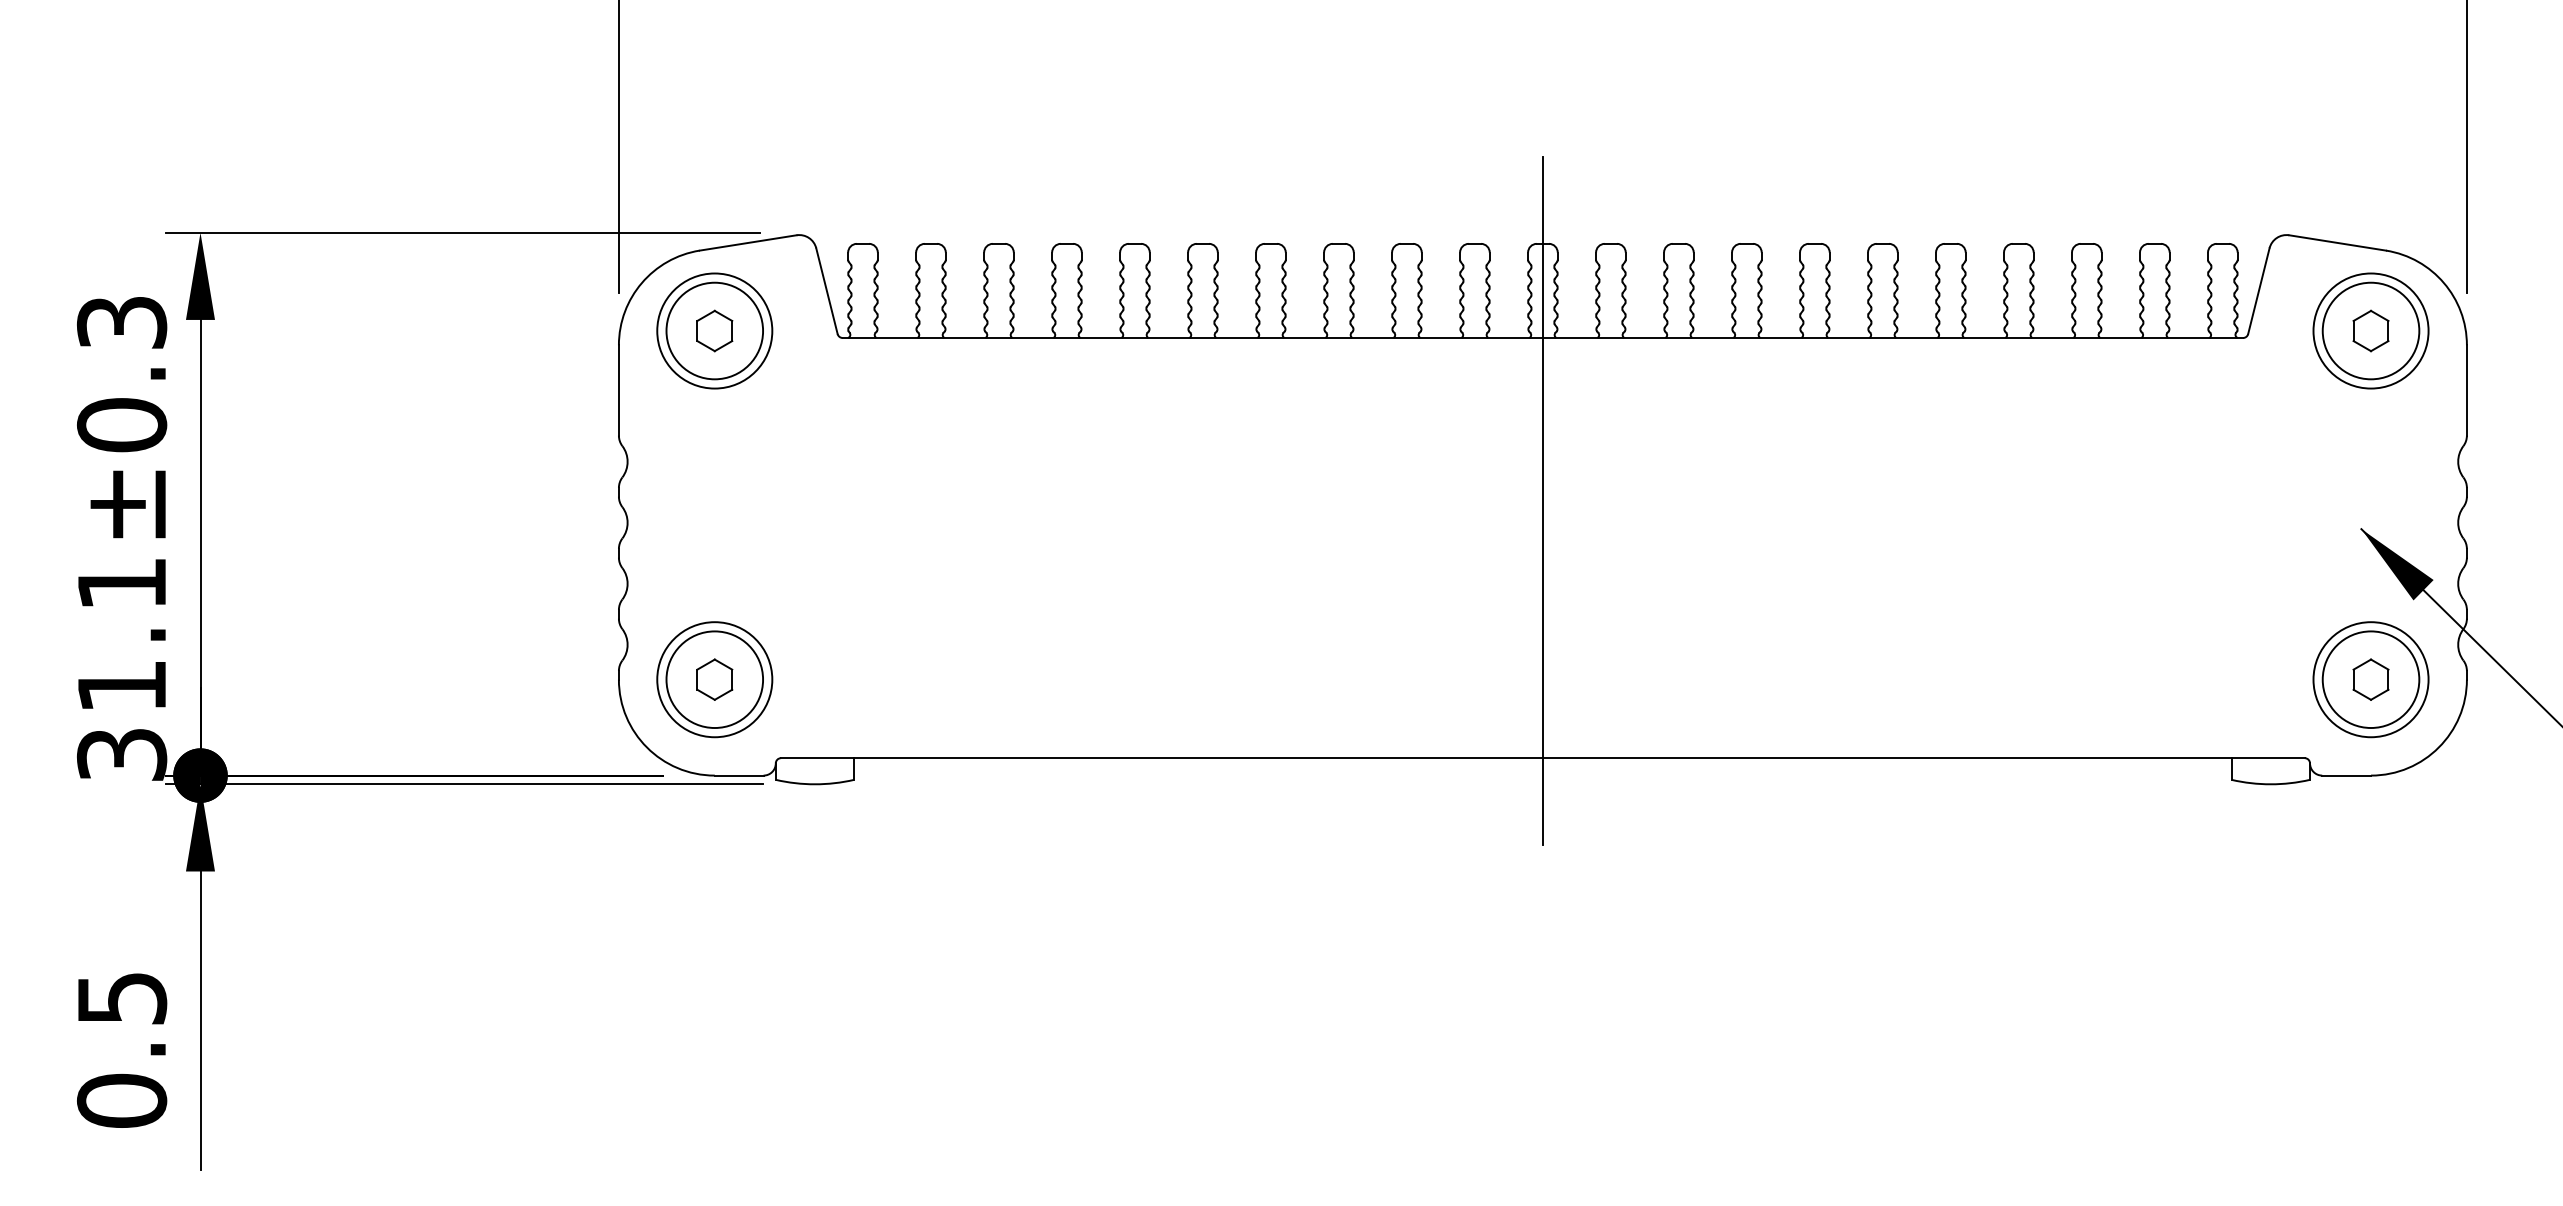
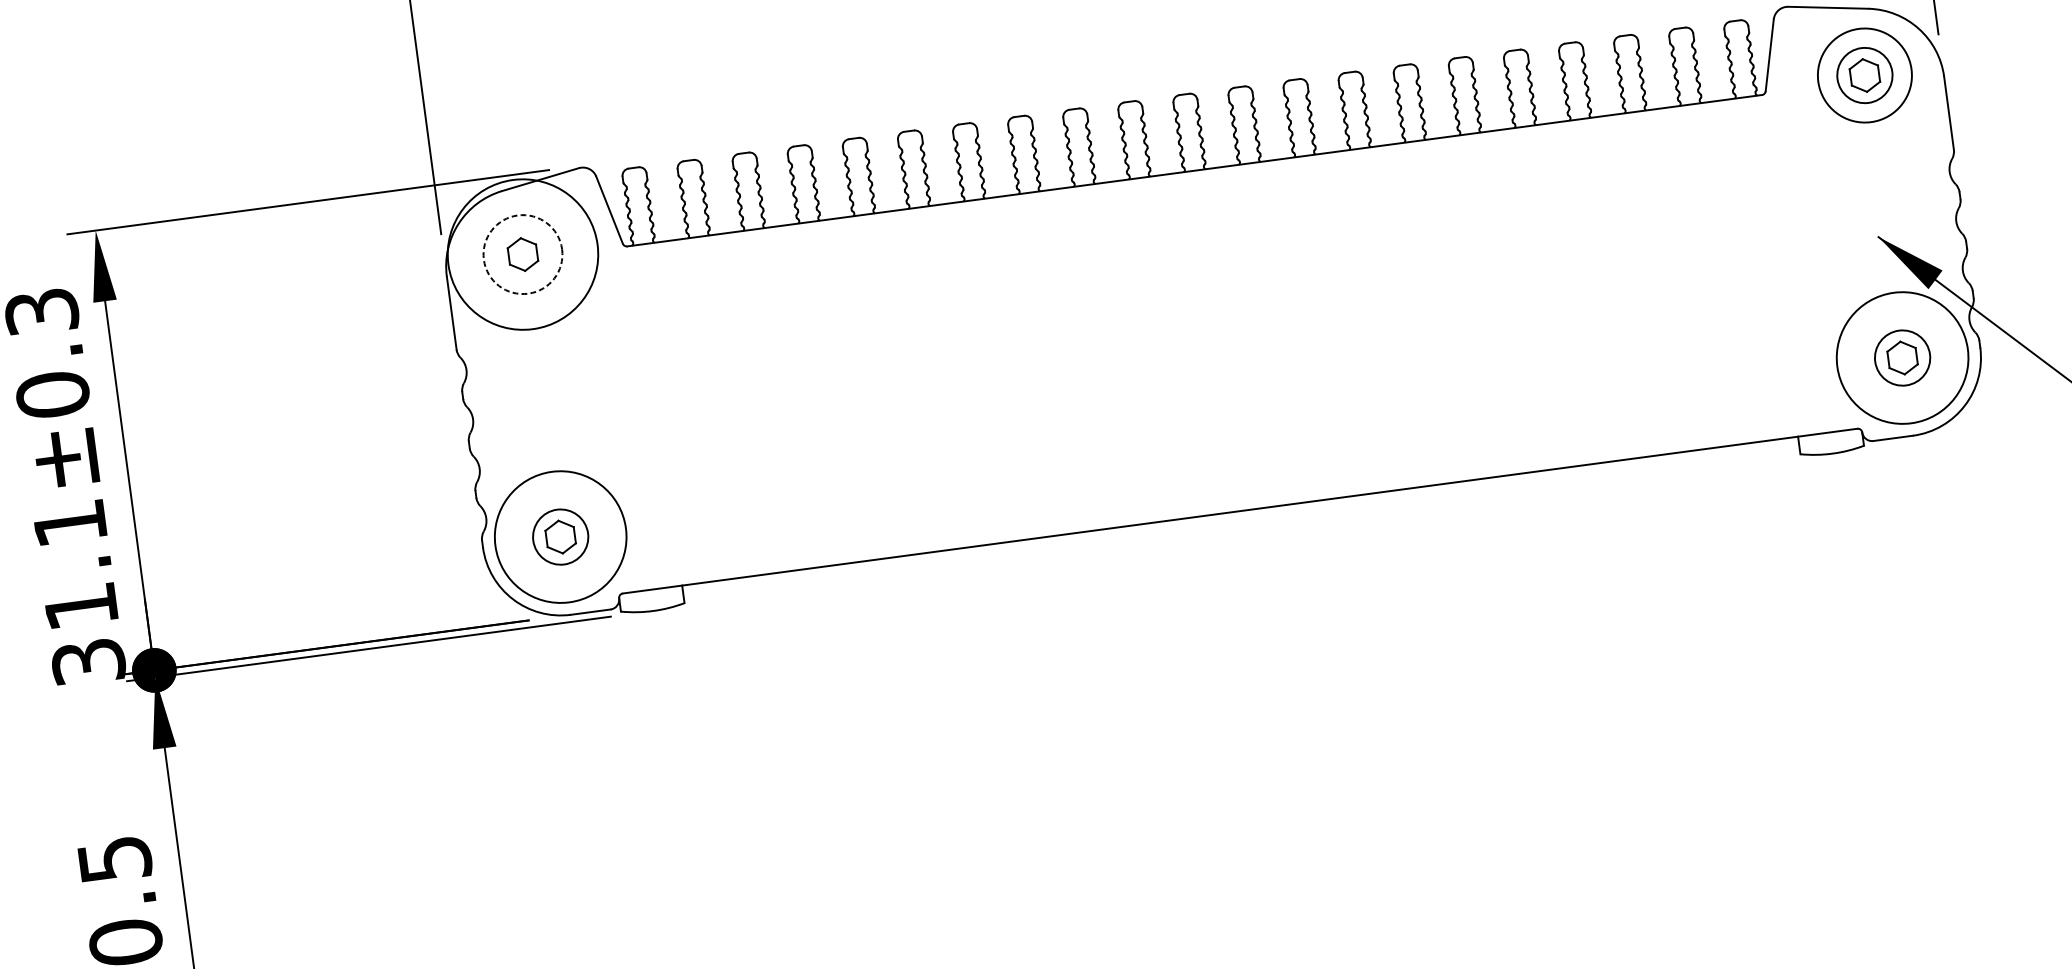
circle: (714, 330) -> (522, 254), size x1.6
circle: (714, 330) -> (522, 254), solid -> dashed
circle: (2370, 330) -> (1864, 75), size x0.7
line: (1542, 500) -> (1211, 302), removed
circle: (714, 679) -> (560, 536), size x0.7
circle: (714, 679) -> (560, 536), size x1.4
circle: (2370, 679) -> (1902, 357), size x0.7
circle: (2370, 679) -> (1902, 357), size x1.4

